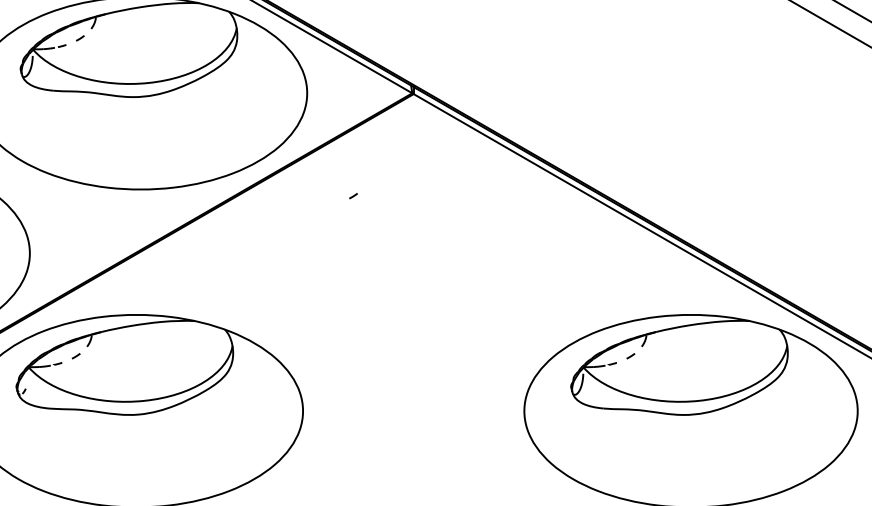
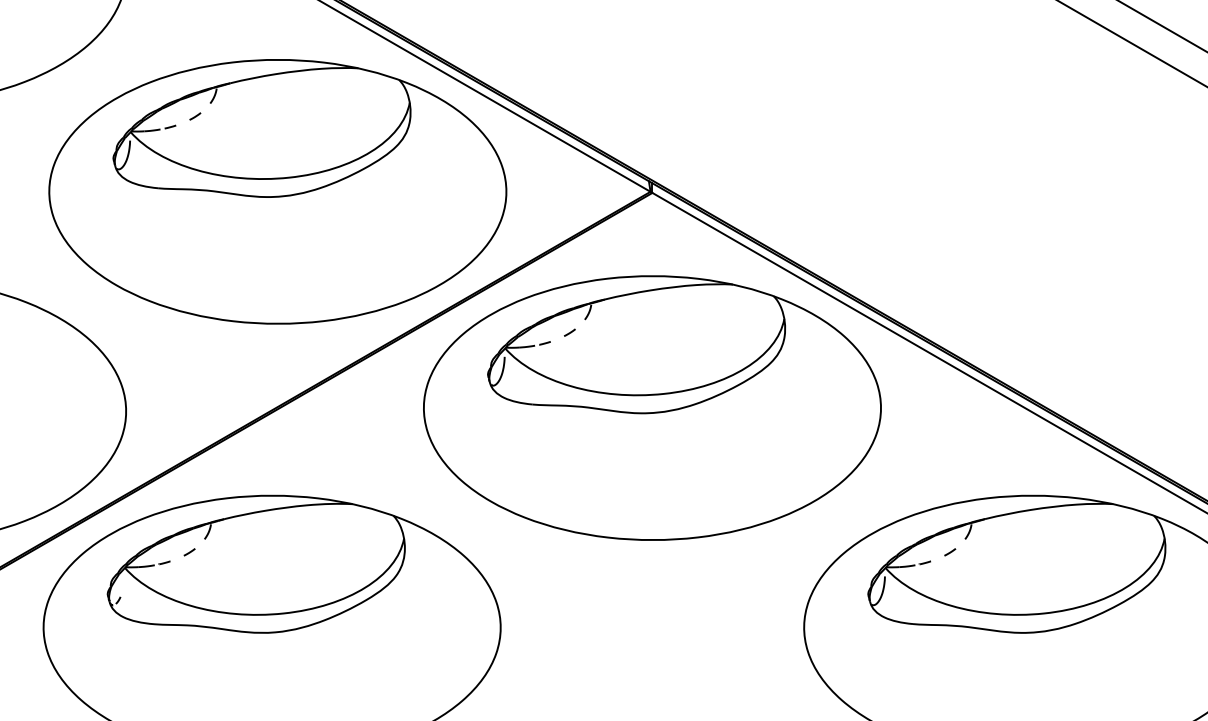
part: (413, 250) -> (652, 407), added

